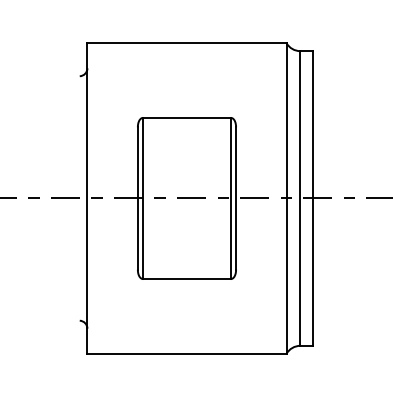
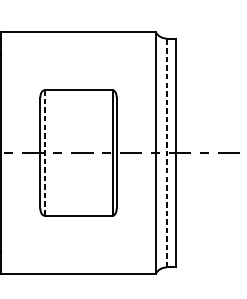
line: (143, 198) -> (44, 153), solid -> dashed
line: (300, 198) -> (166, 153), solid -> dashed

